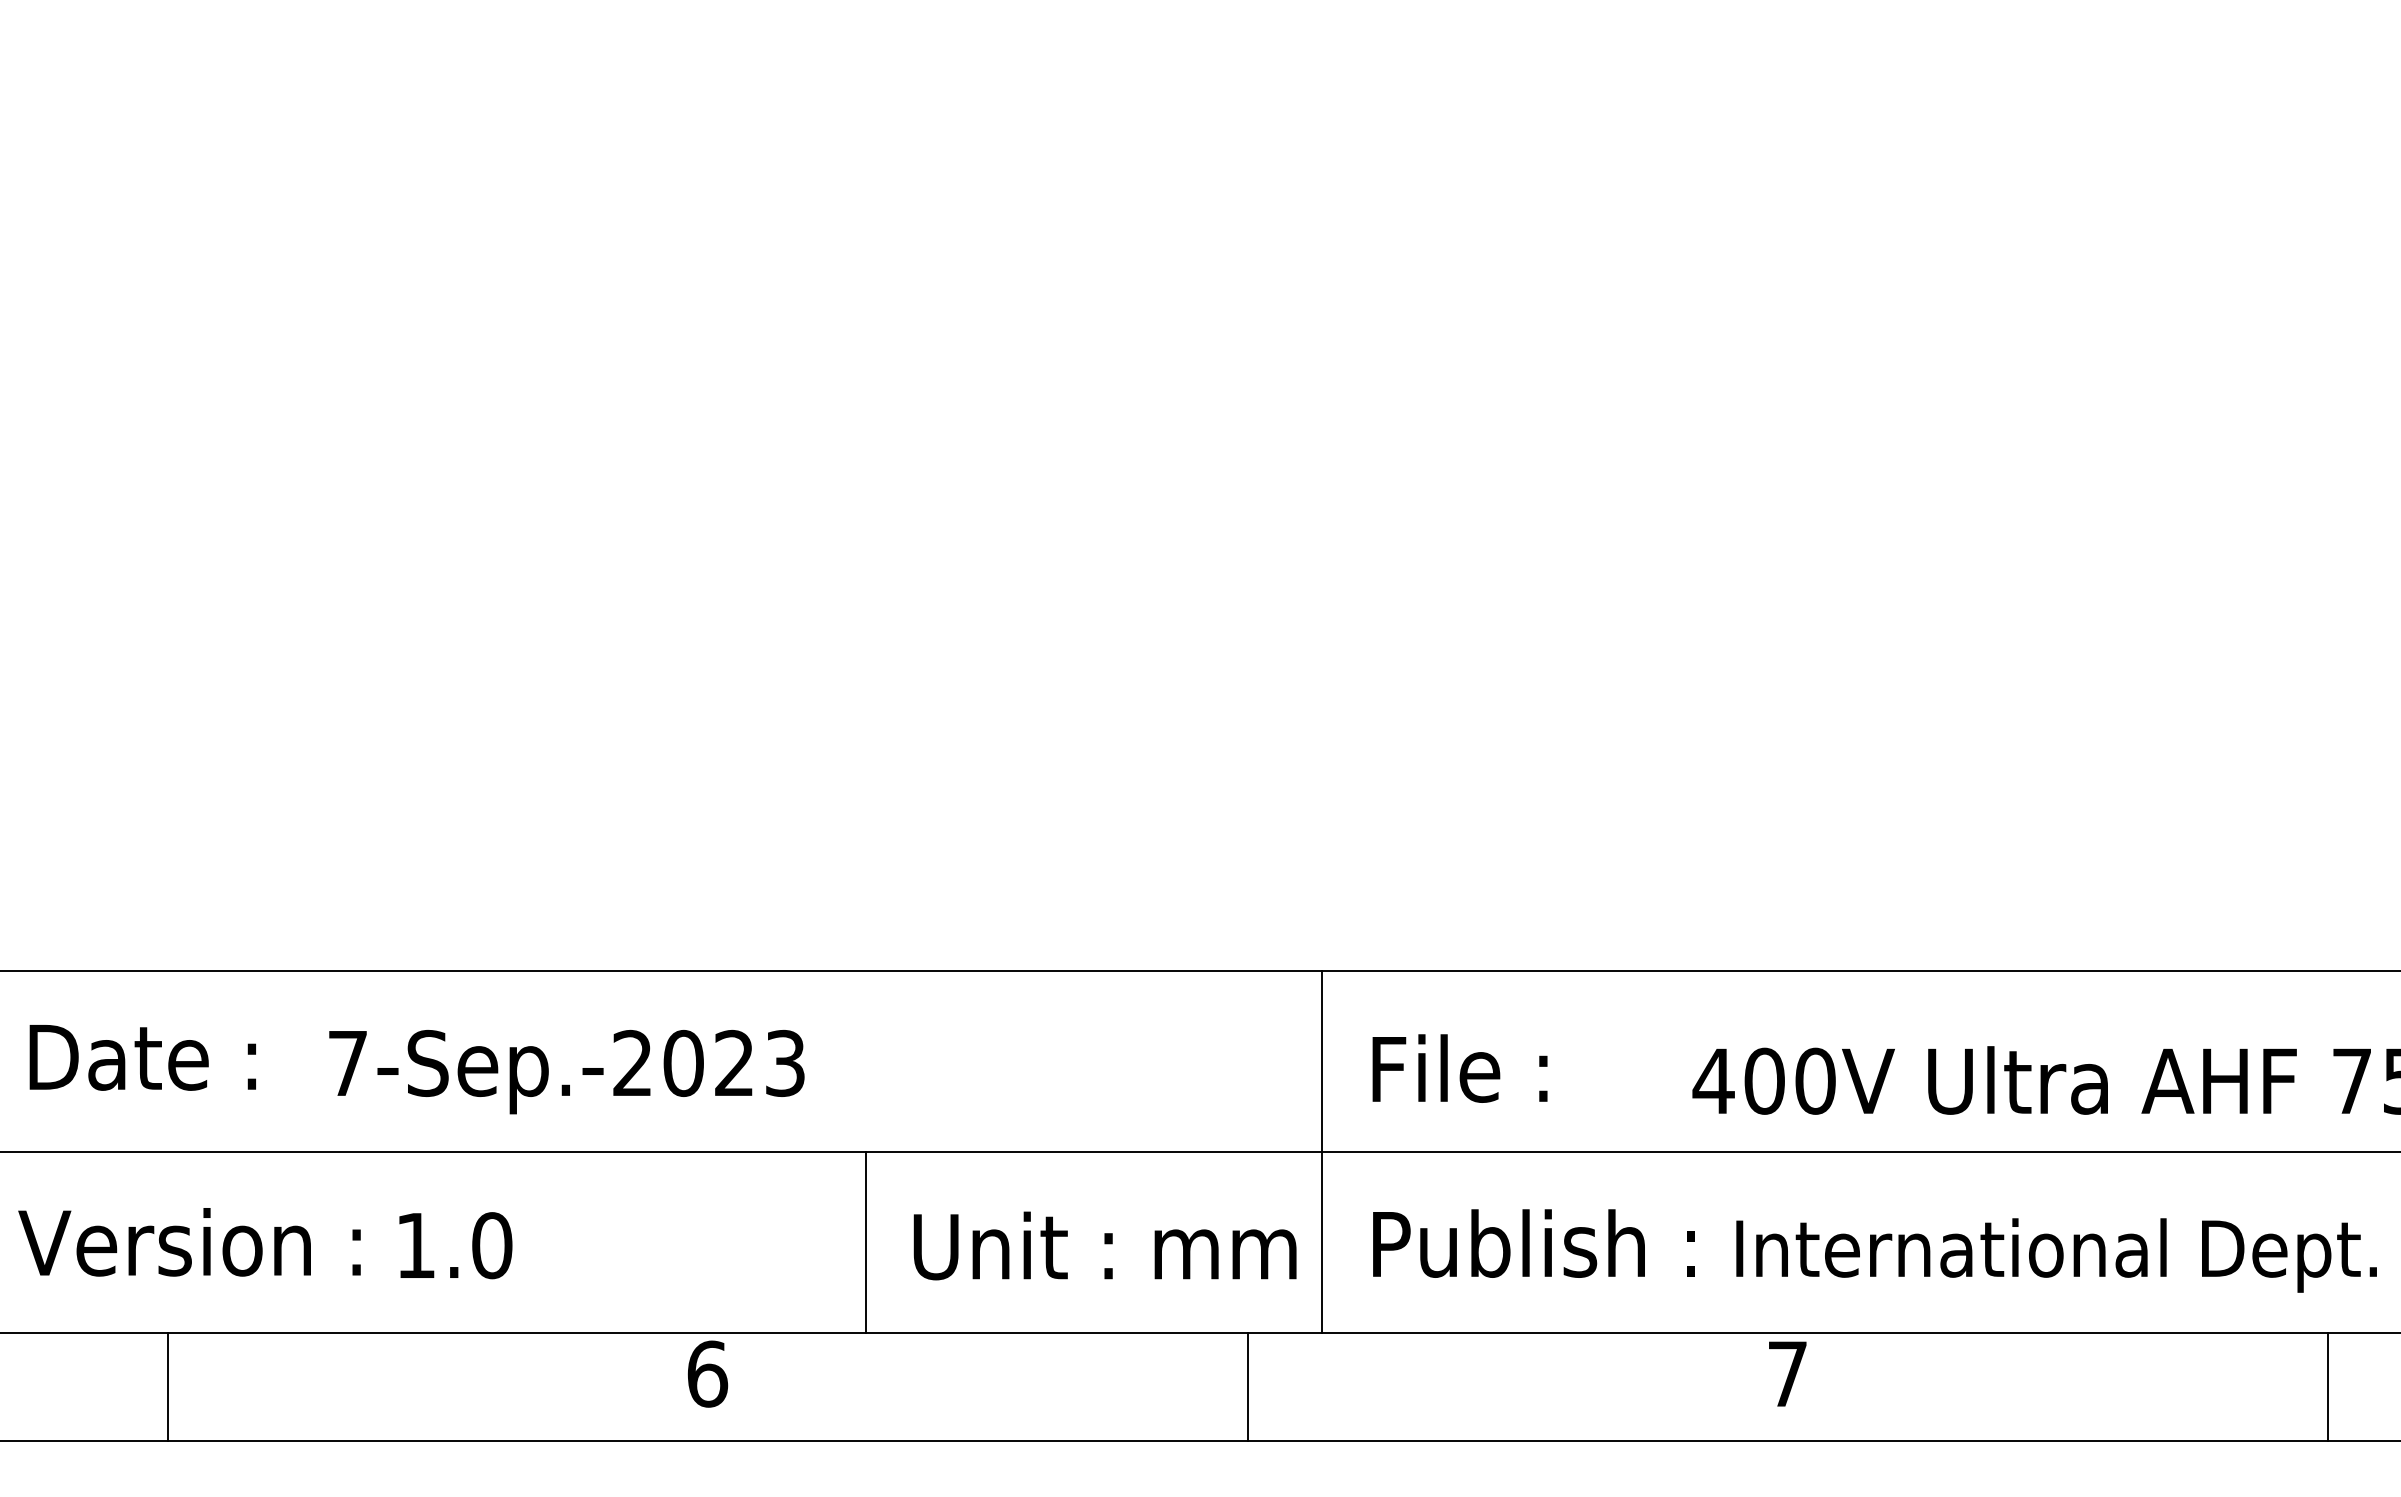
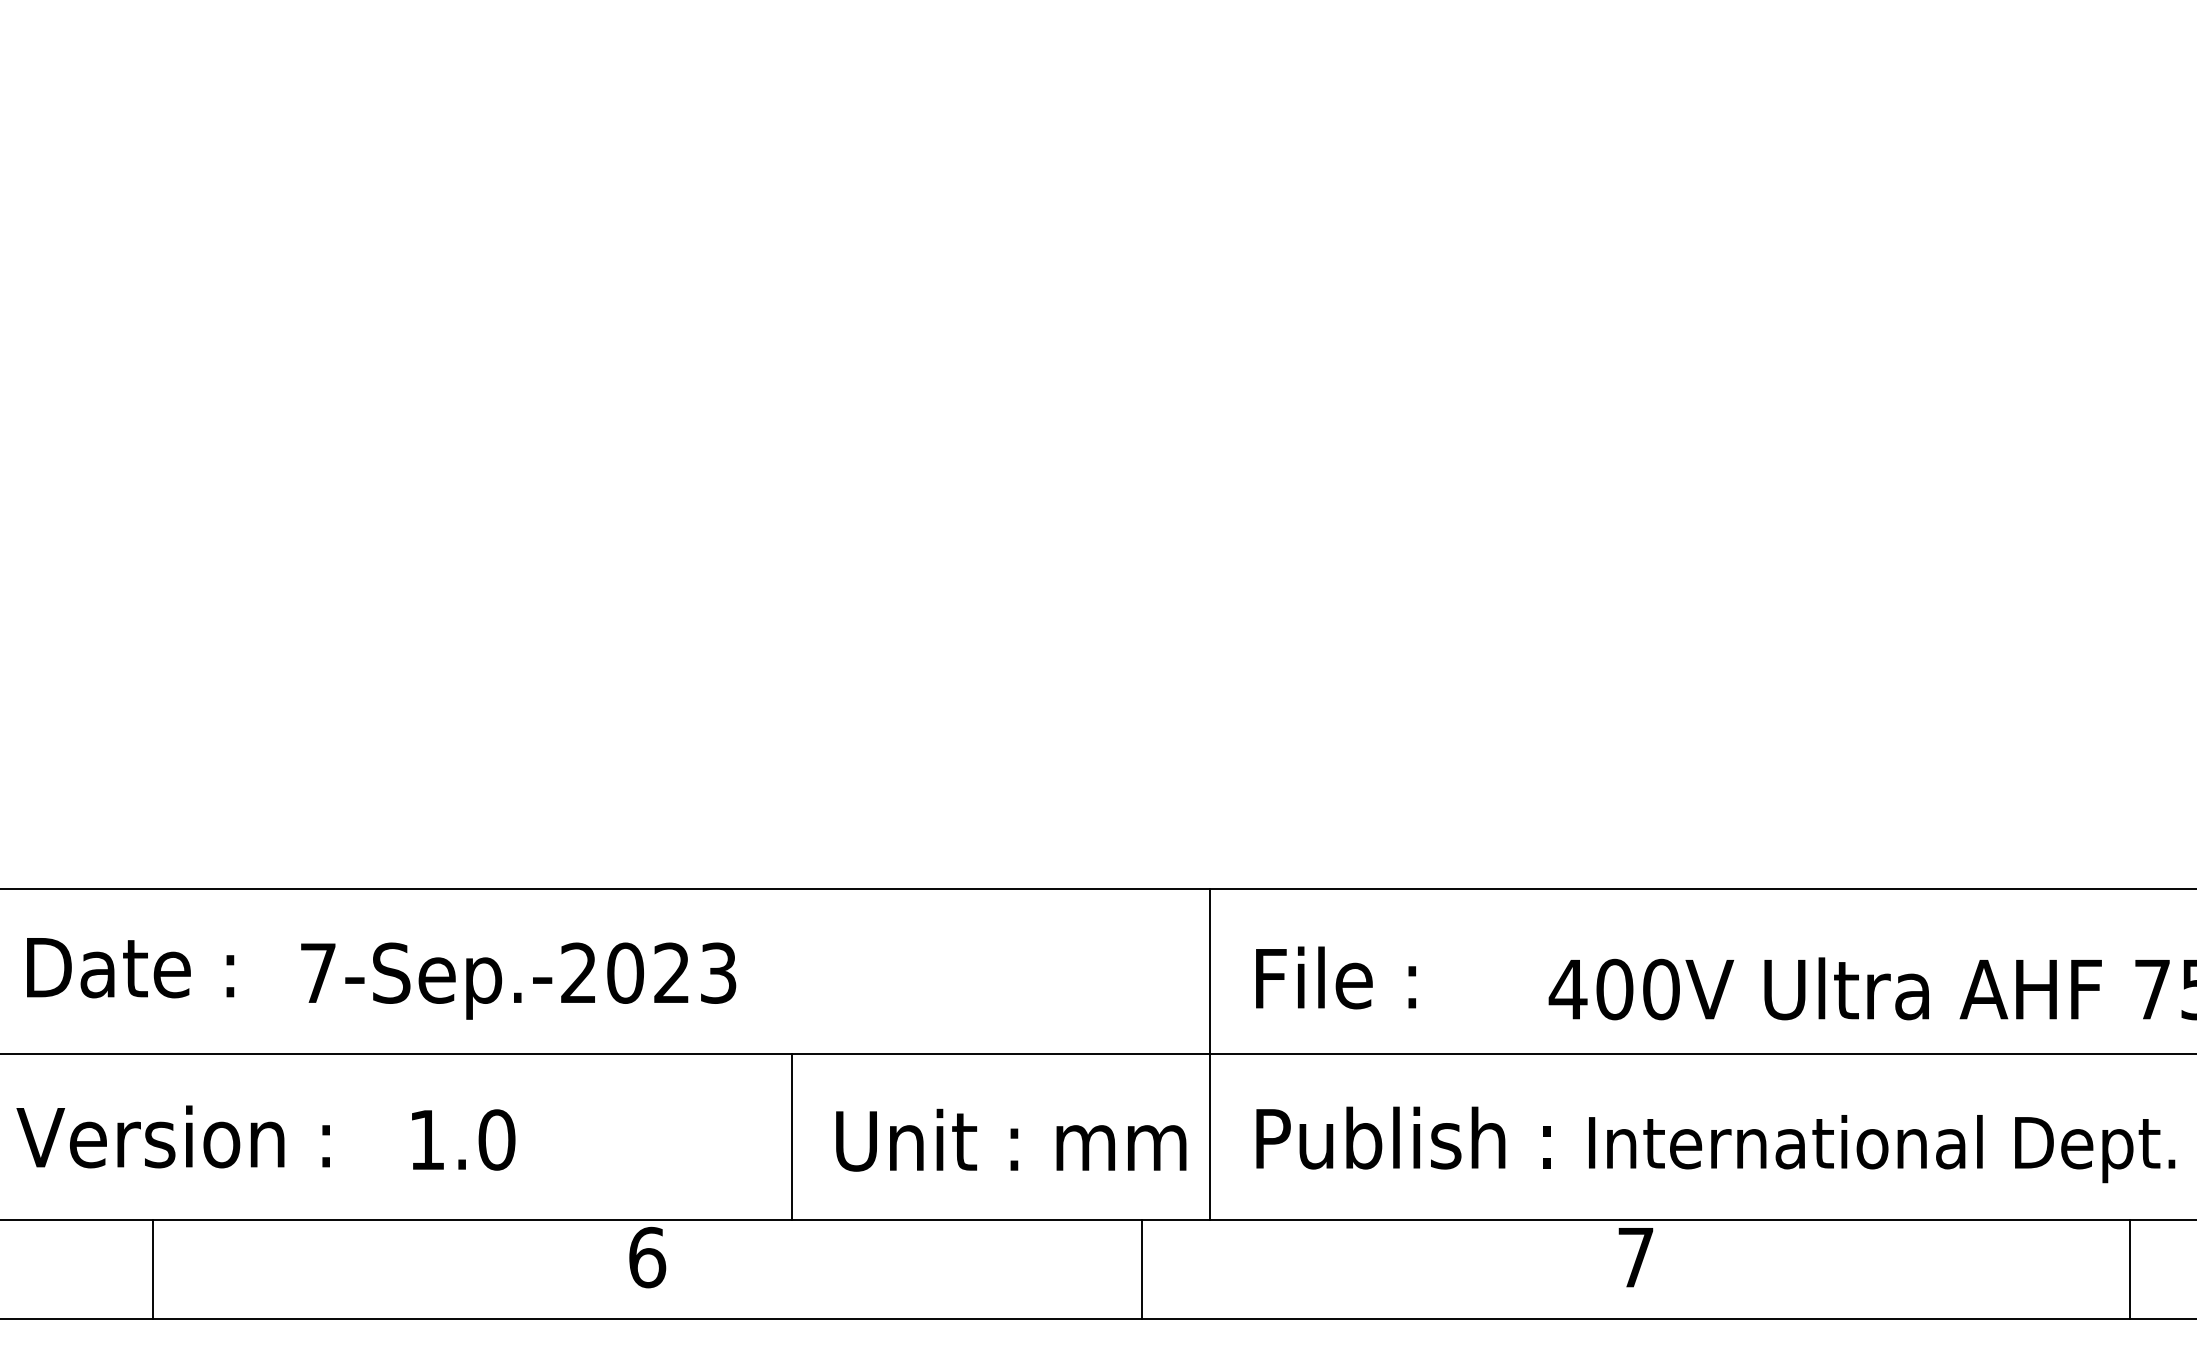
text: (455, 1245) -> (463, 1139), moved

